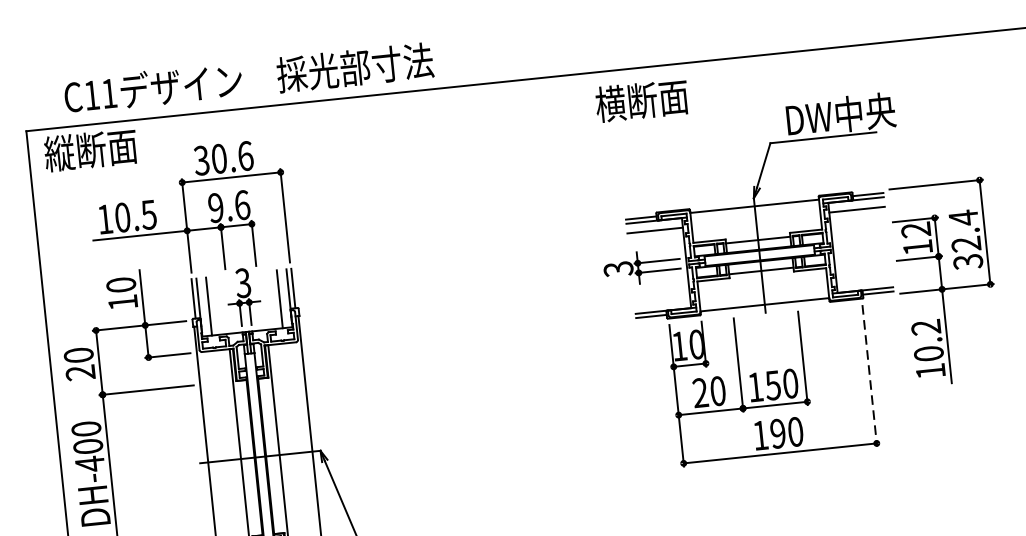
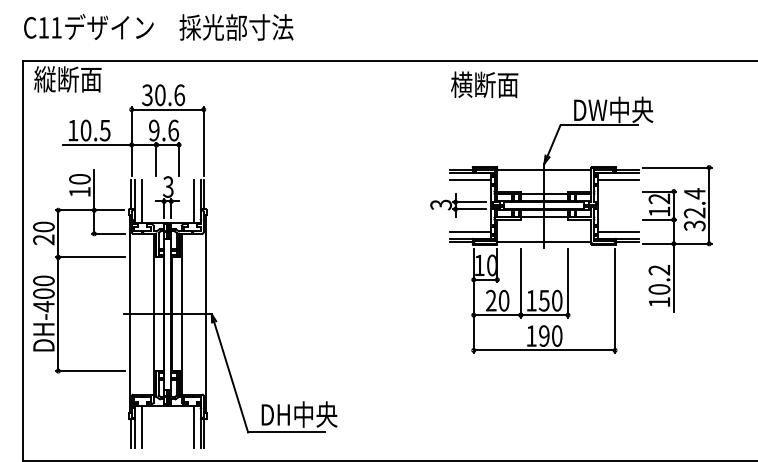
text: (248, 78) -> (158, 27), moved
text: (641, 100) -> (484, 84), moved
line: (863, 280) -> (617, 231), added
line: (662, 301) -> (470, 231), added
line: (870, 376) -> (615, 301), dashed -> solid

